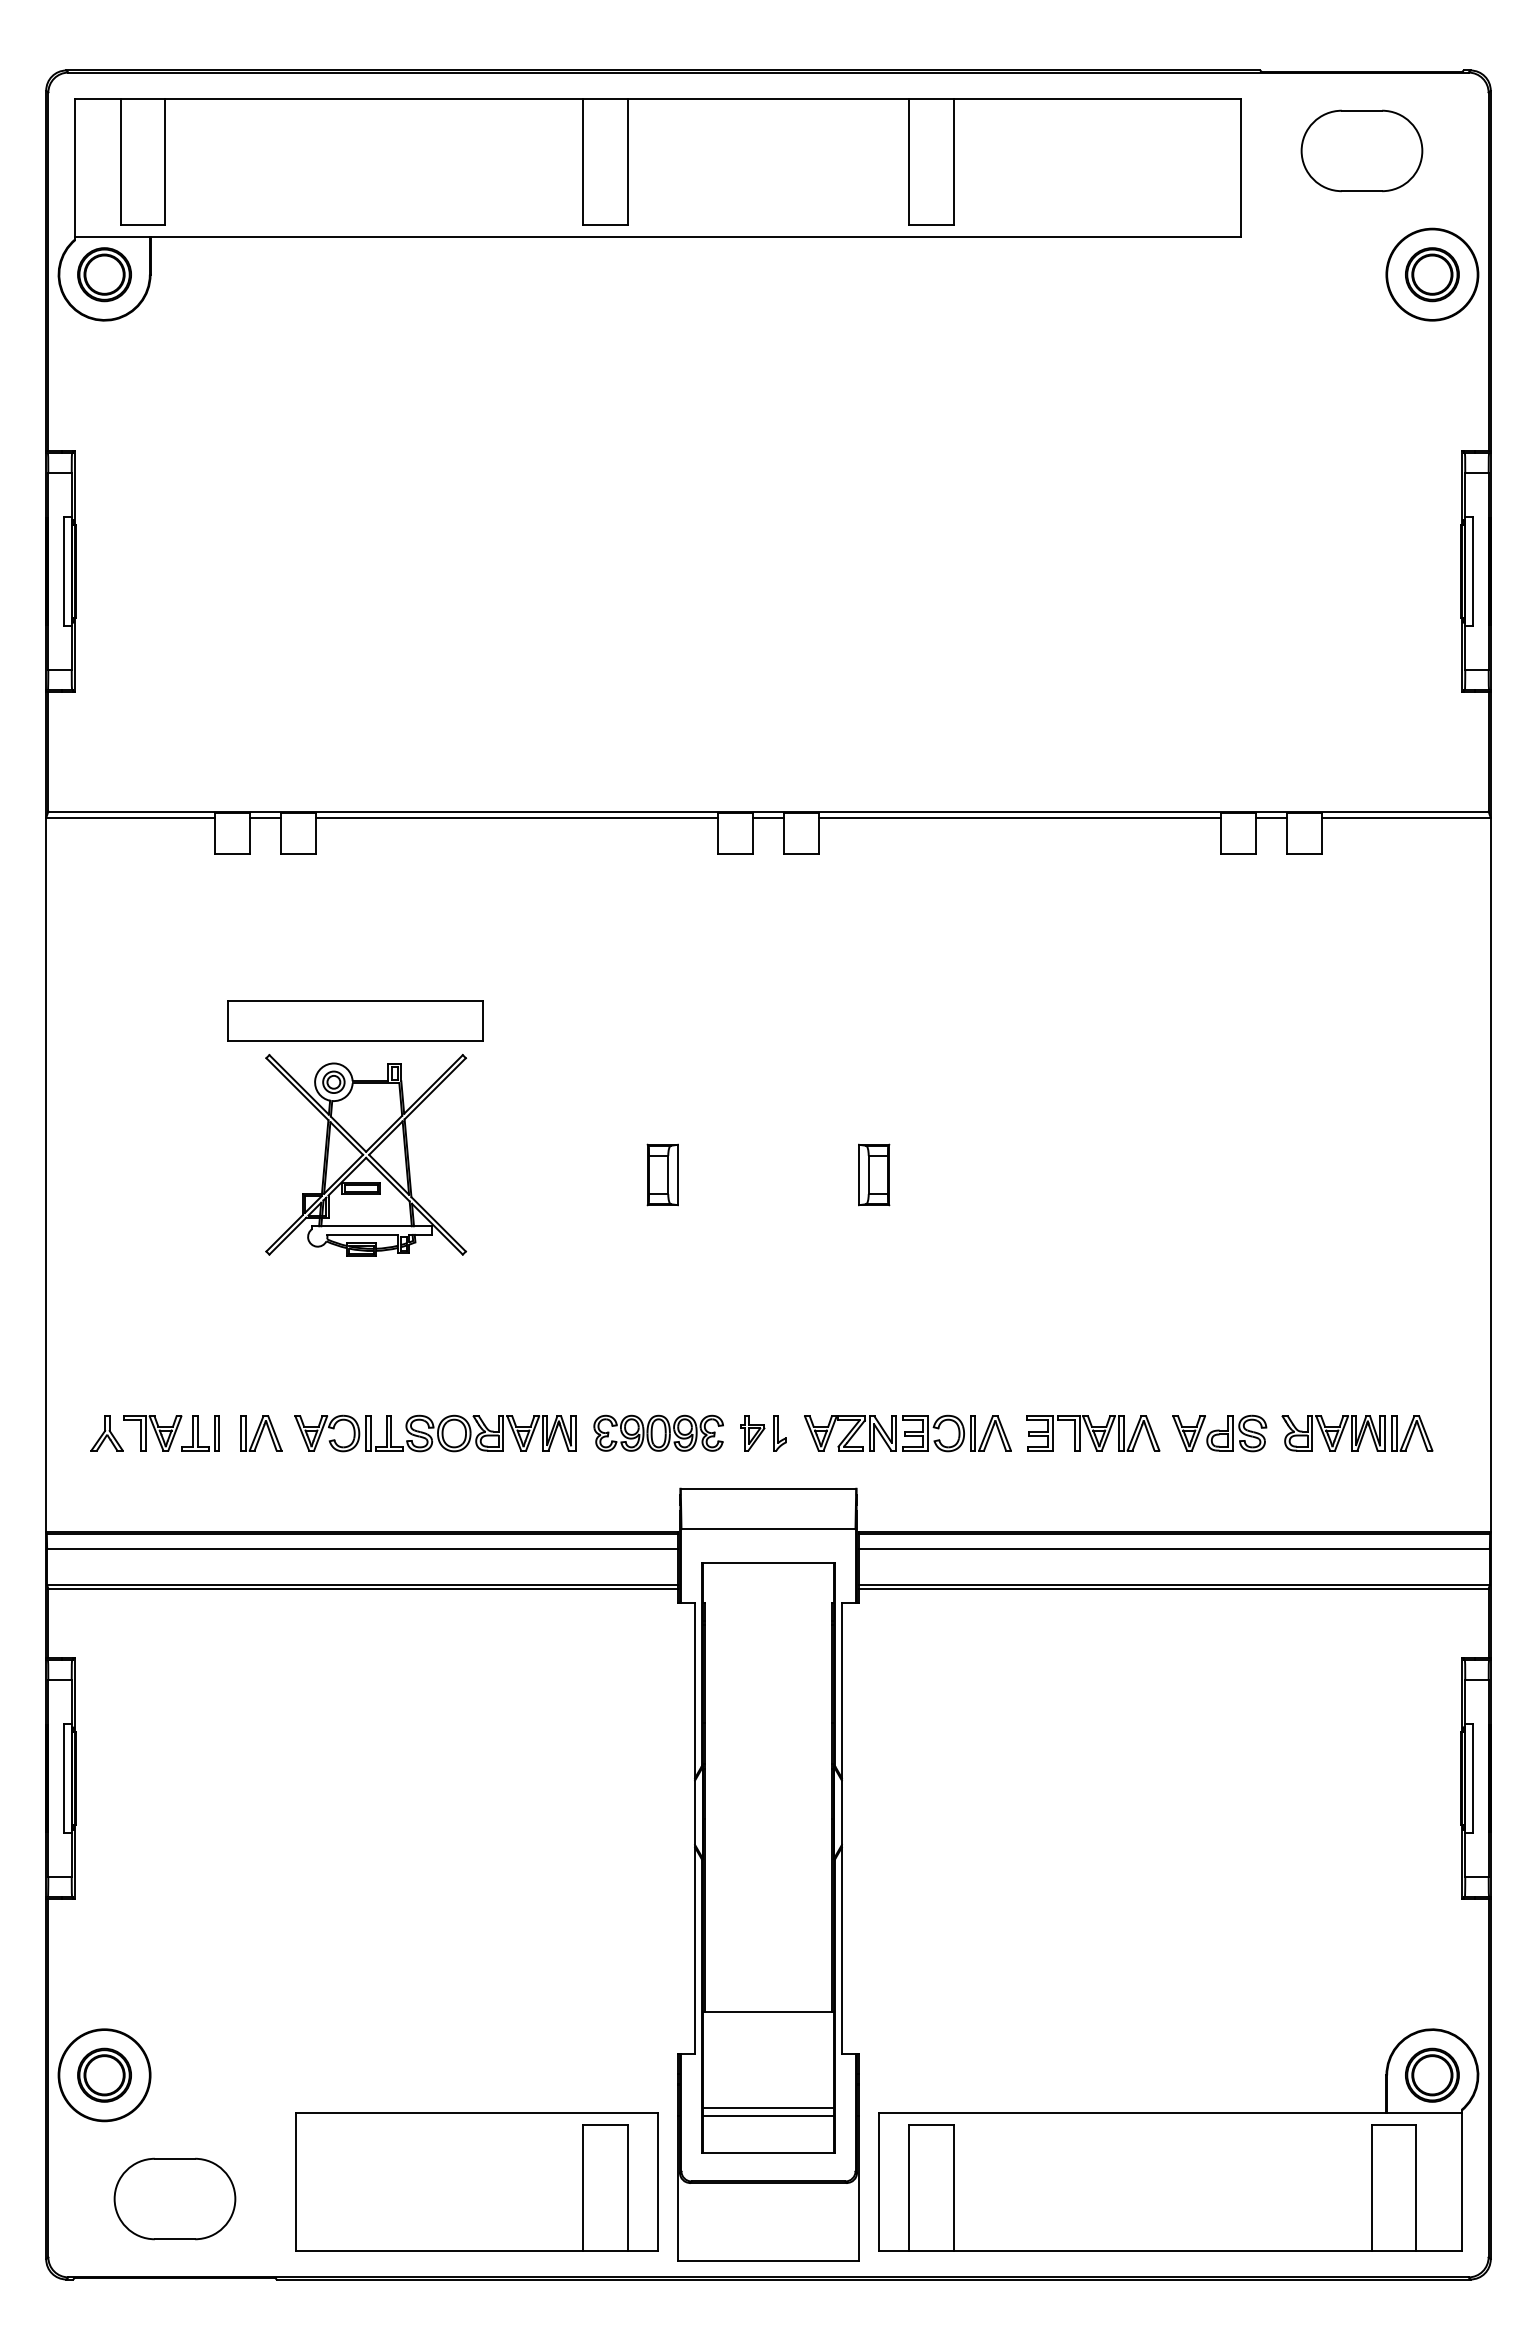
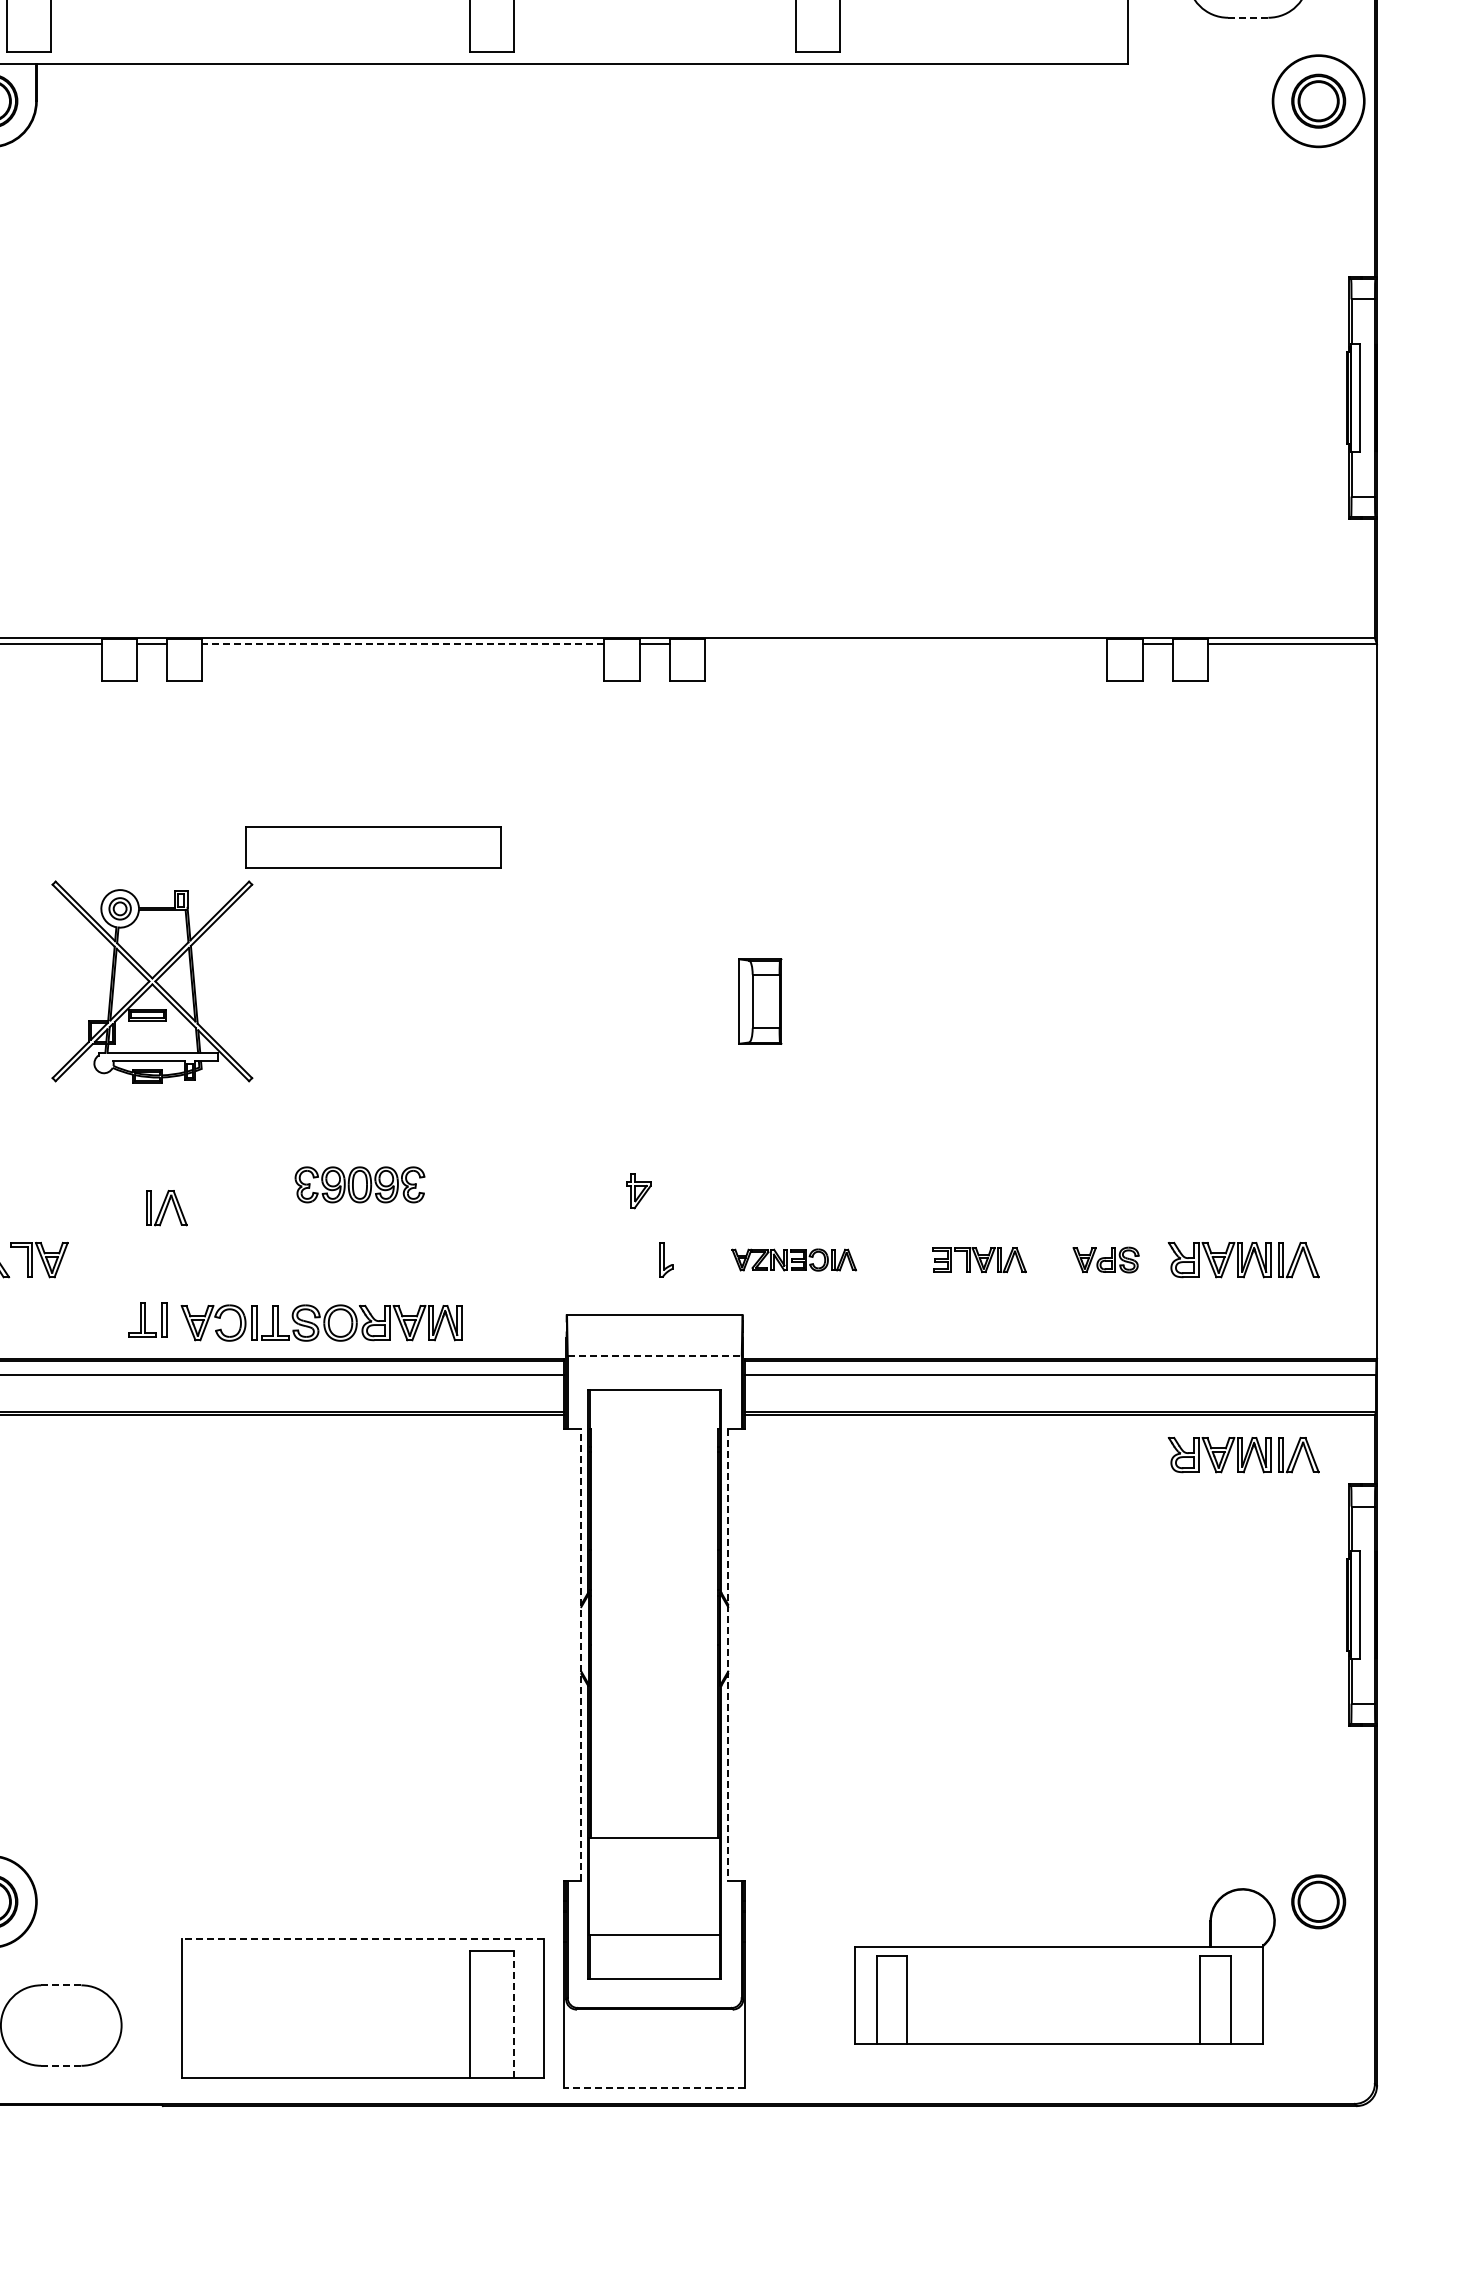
line: (1361, 191) -> (1247, 18), solid -> dashed
line: (516, 817) -> (402, 644), solid -> dashed
line: (1019, 817) -> (905, 644), removed
part: (355, 1020) -> (373, 847), moved
part: (365, 1155) -> (151, 982), moved
part: (662, 1174) -> (548, 1001), removed
part: (874, 1174) -> (760, 1001), size x1.4
part: (658, 1432) -> (359, 1184), moved
part: (200, 1433) -> (147, 1320), moved
part: (261, 1433) -> (166, 1208), moved
part: (435, 1433) -> (321, 1323), moved
part: (752, 1433) -> (638, 1191), moved
part: (907, 1433) -> (793, 1260), size x0.6
part: (1093, 1433) -> (979, 1260), size x0.7
part: (1219, 1433) -> (1105, 1260), size x0.7
line: (768, 1529) -> (654, 1356), solid -> dashed
part: (1357, 1628) -> (1243, 1455), added
line: (695, 1828) -> (581, 1655), solid -> dashed
line: (841, 1828) -> (727, 1655), solid -> dashed
line: (476, 2112) -> (362, 1939), solid -> dashed
line: (768, 2115) -> (654, 1942), removed
part: (1178, 2139) -> (1064, 1966), size x0.7
line: (175, 2158) -> (61, 1985), solid -> dashed
line: (627, 2187) -> (513, 2014), solid -> dashed
line: (174, 2239) -> (60, 2066), solid -> dashed
line: (768, 2261) -> (654, 2088), solid -> dashed

